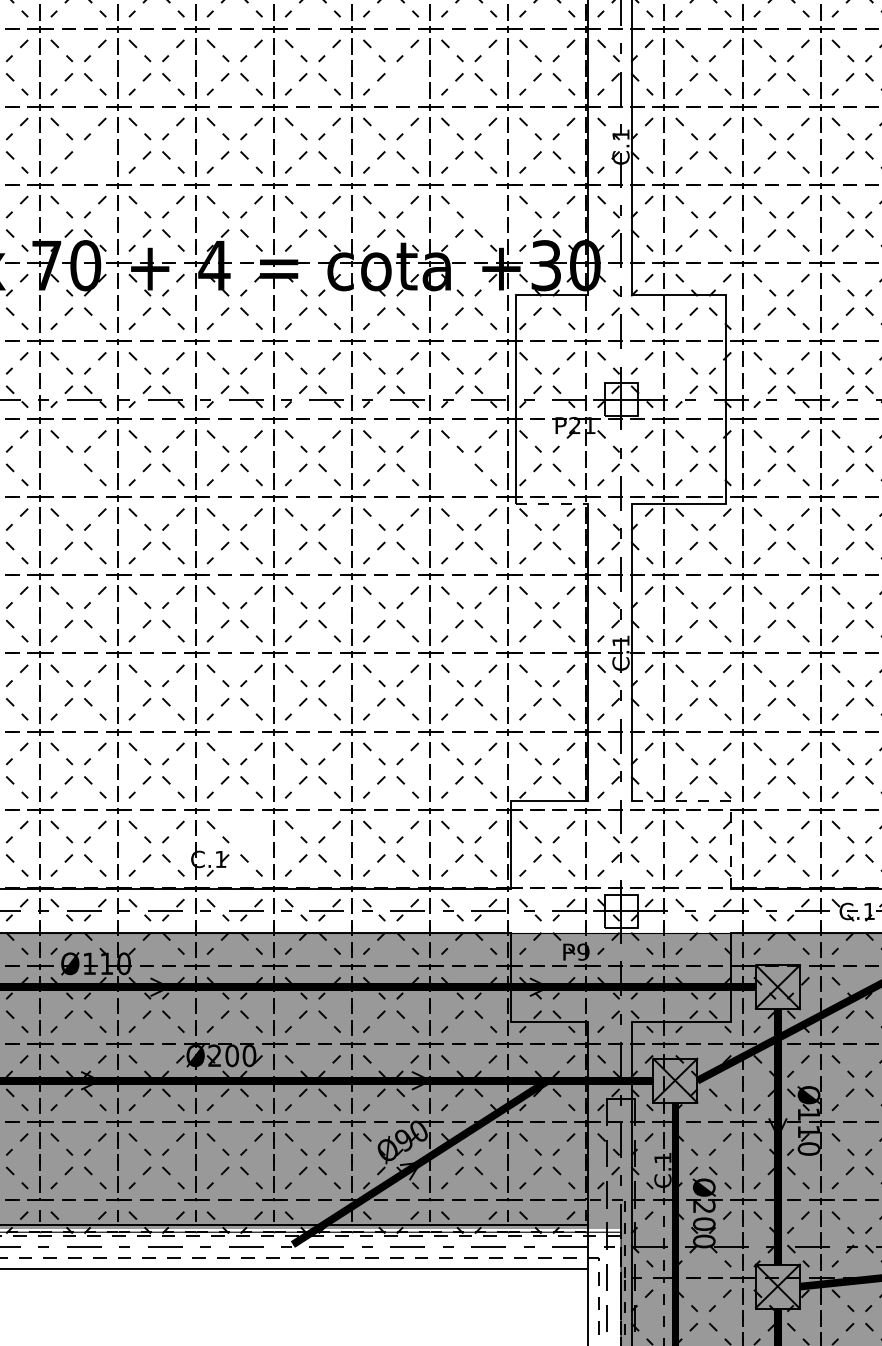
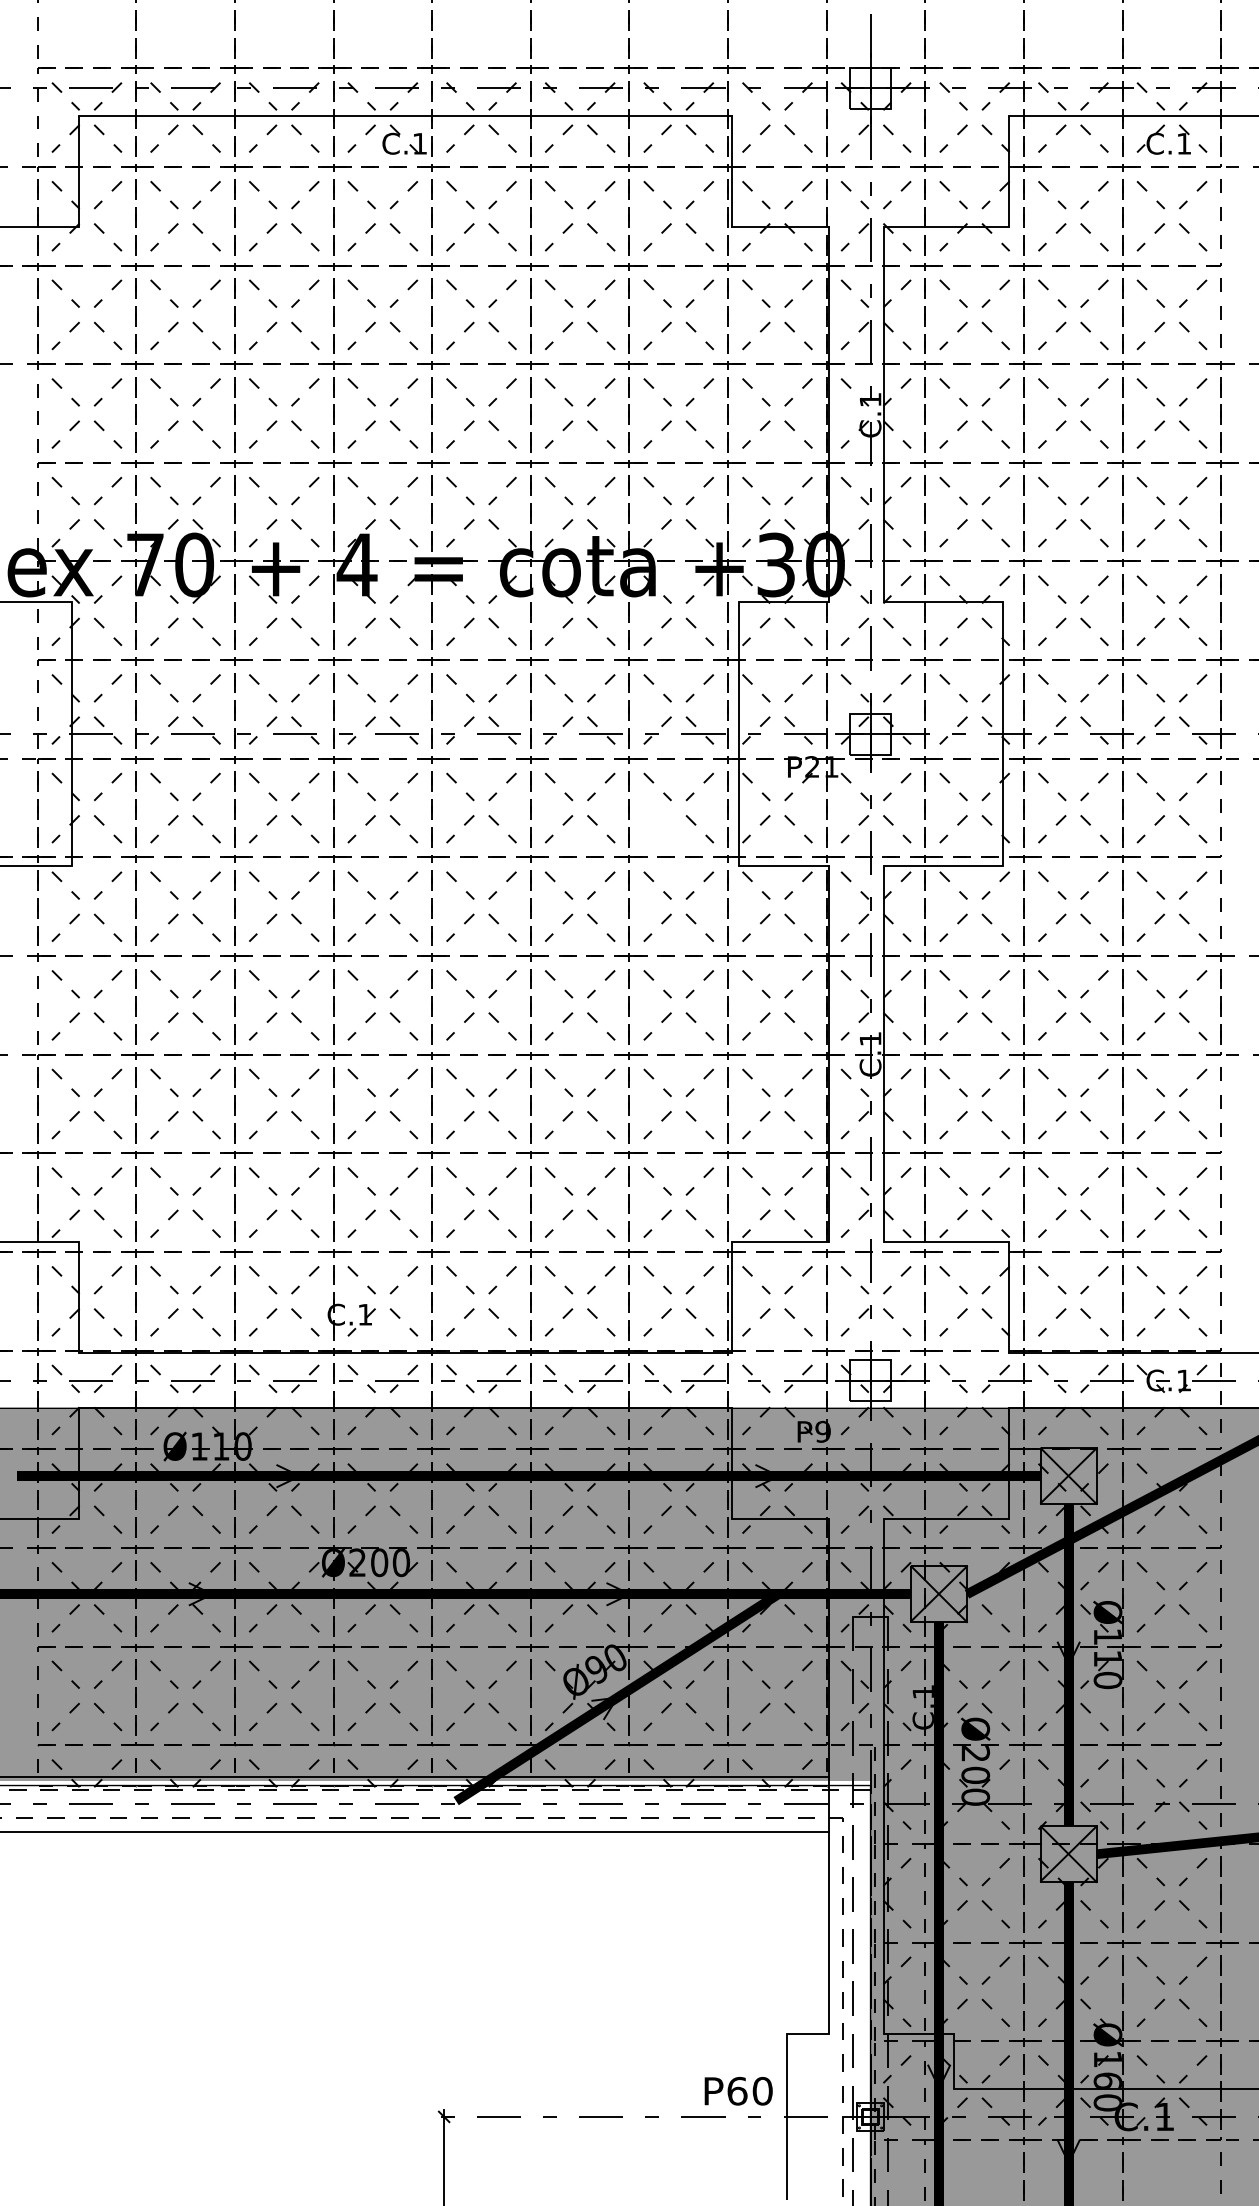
line: (404, 80) -> (597, 331), added
line: (91, 159) -> (202, 430), added
line: (488, 203) -> (703, 486), added
line: (65, 471) -> (168, 825), added
line: (552, 504) -> (784, 866), dashed -> solid
line: (725, 801) -> (1002, 1241), dashed -> solid
line: (254, 828) -> (407, 1275), added

